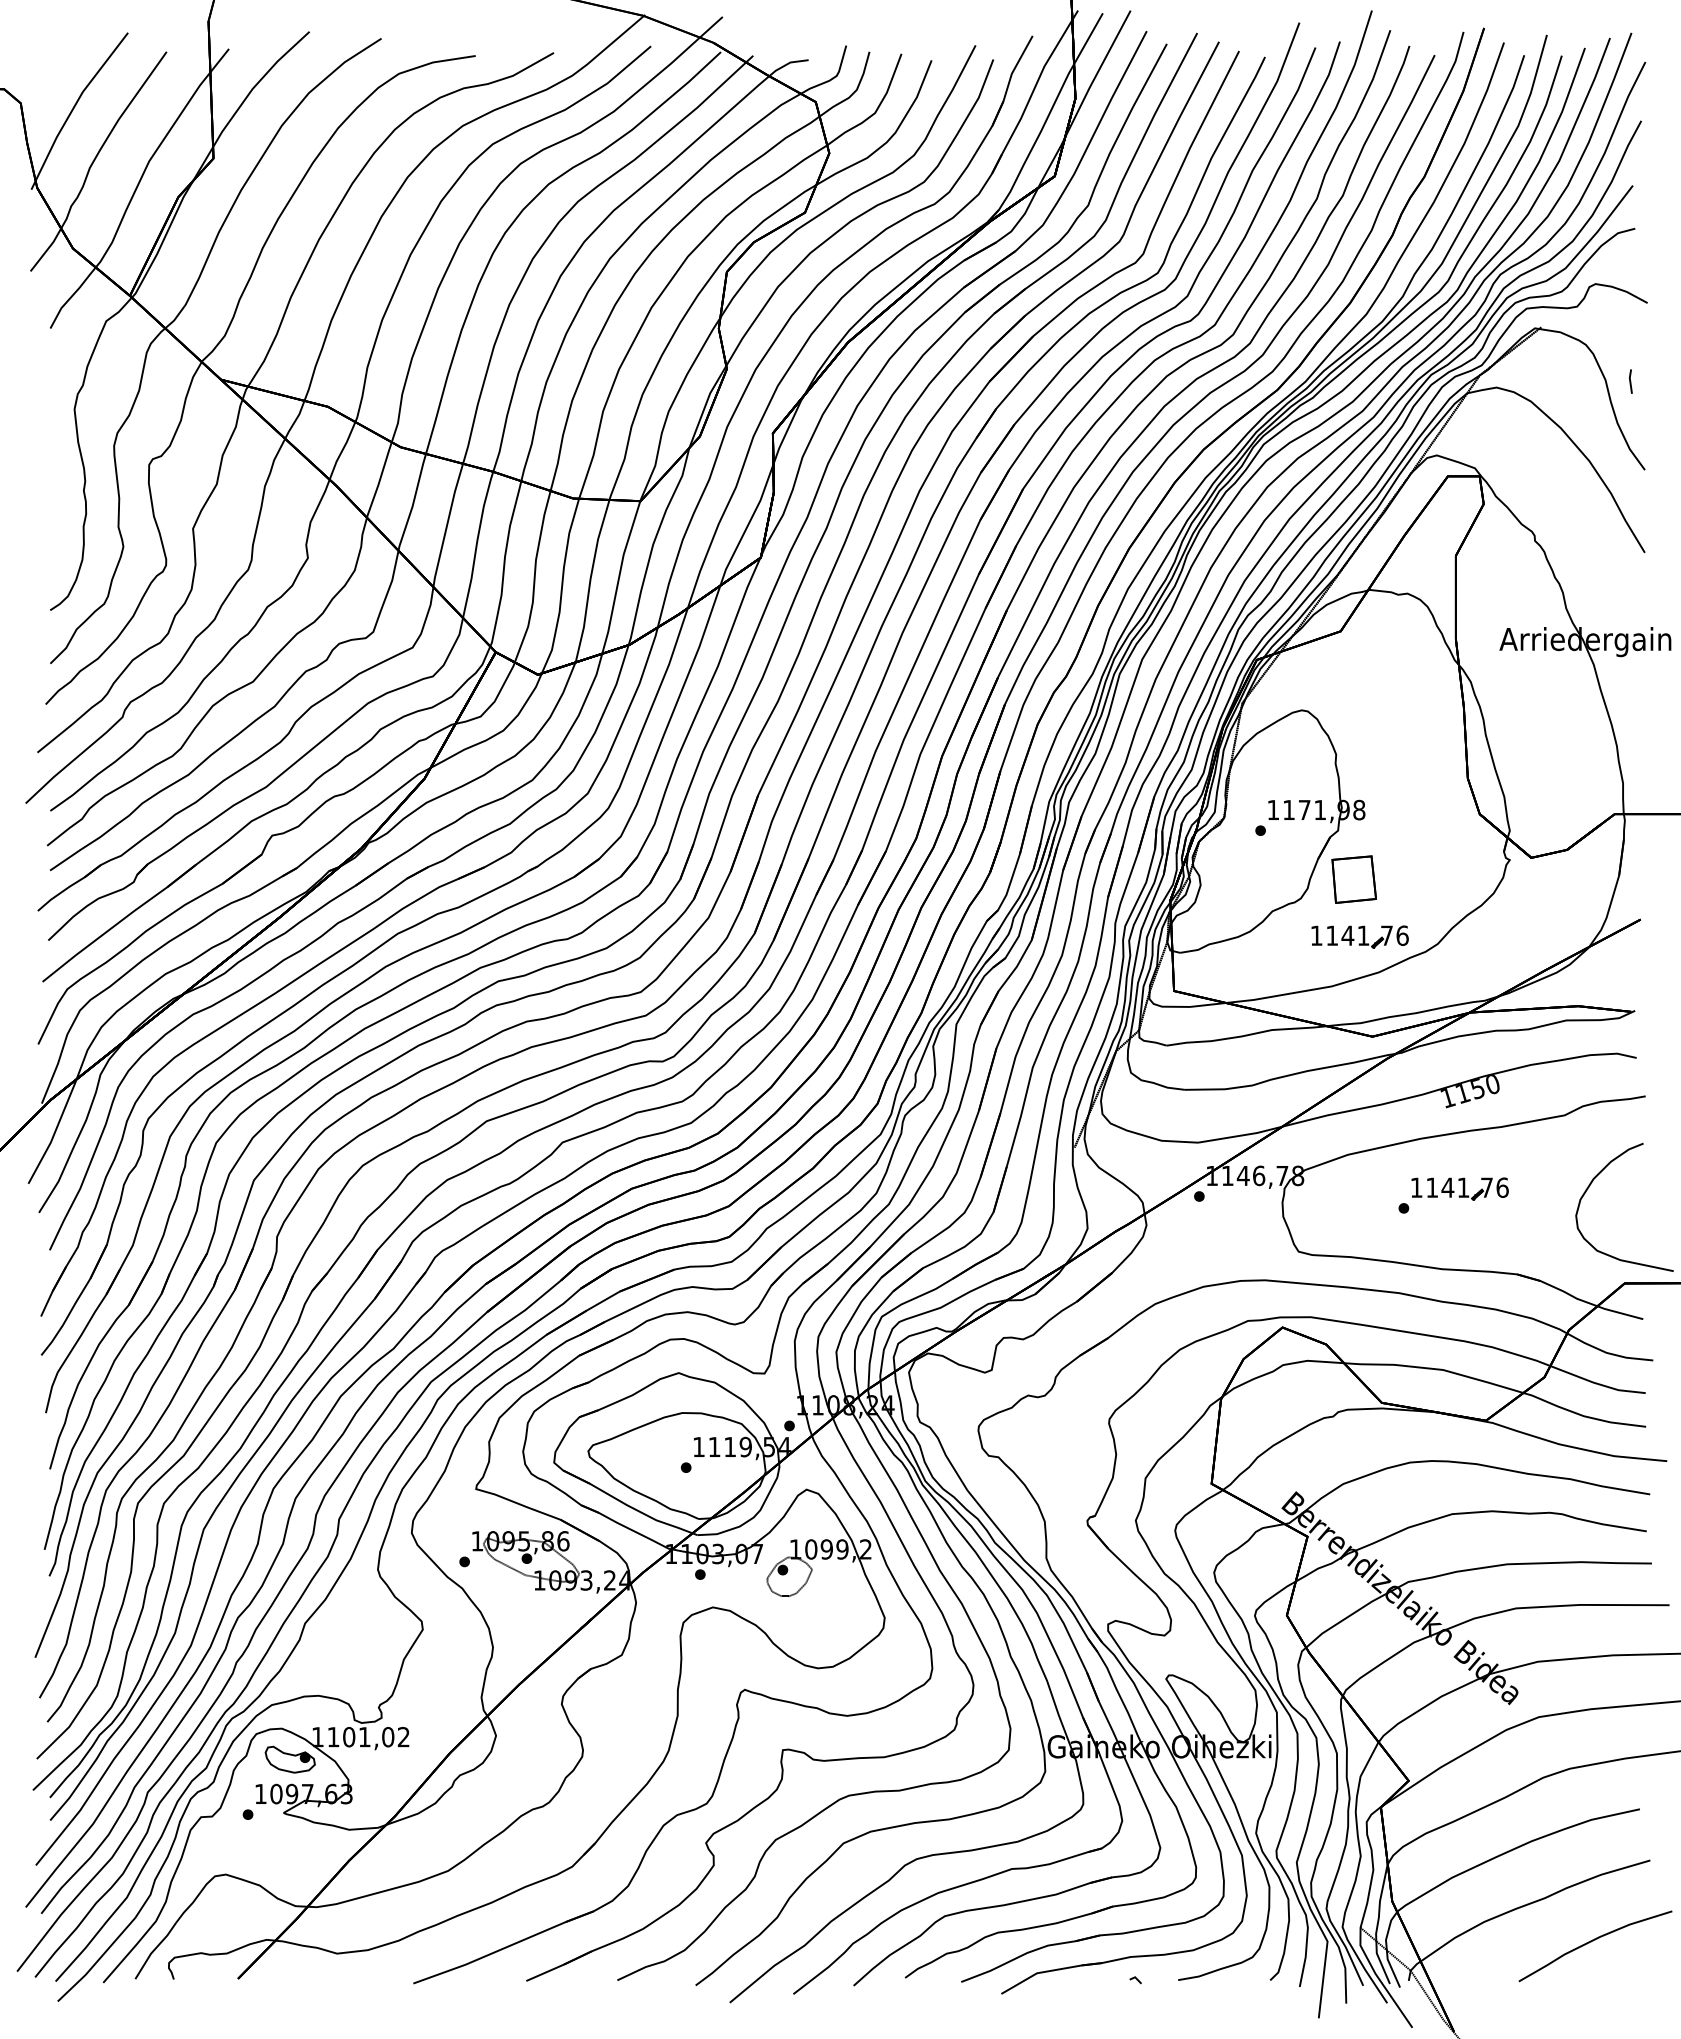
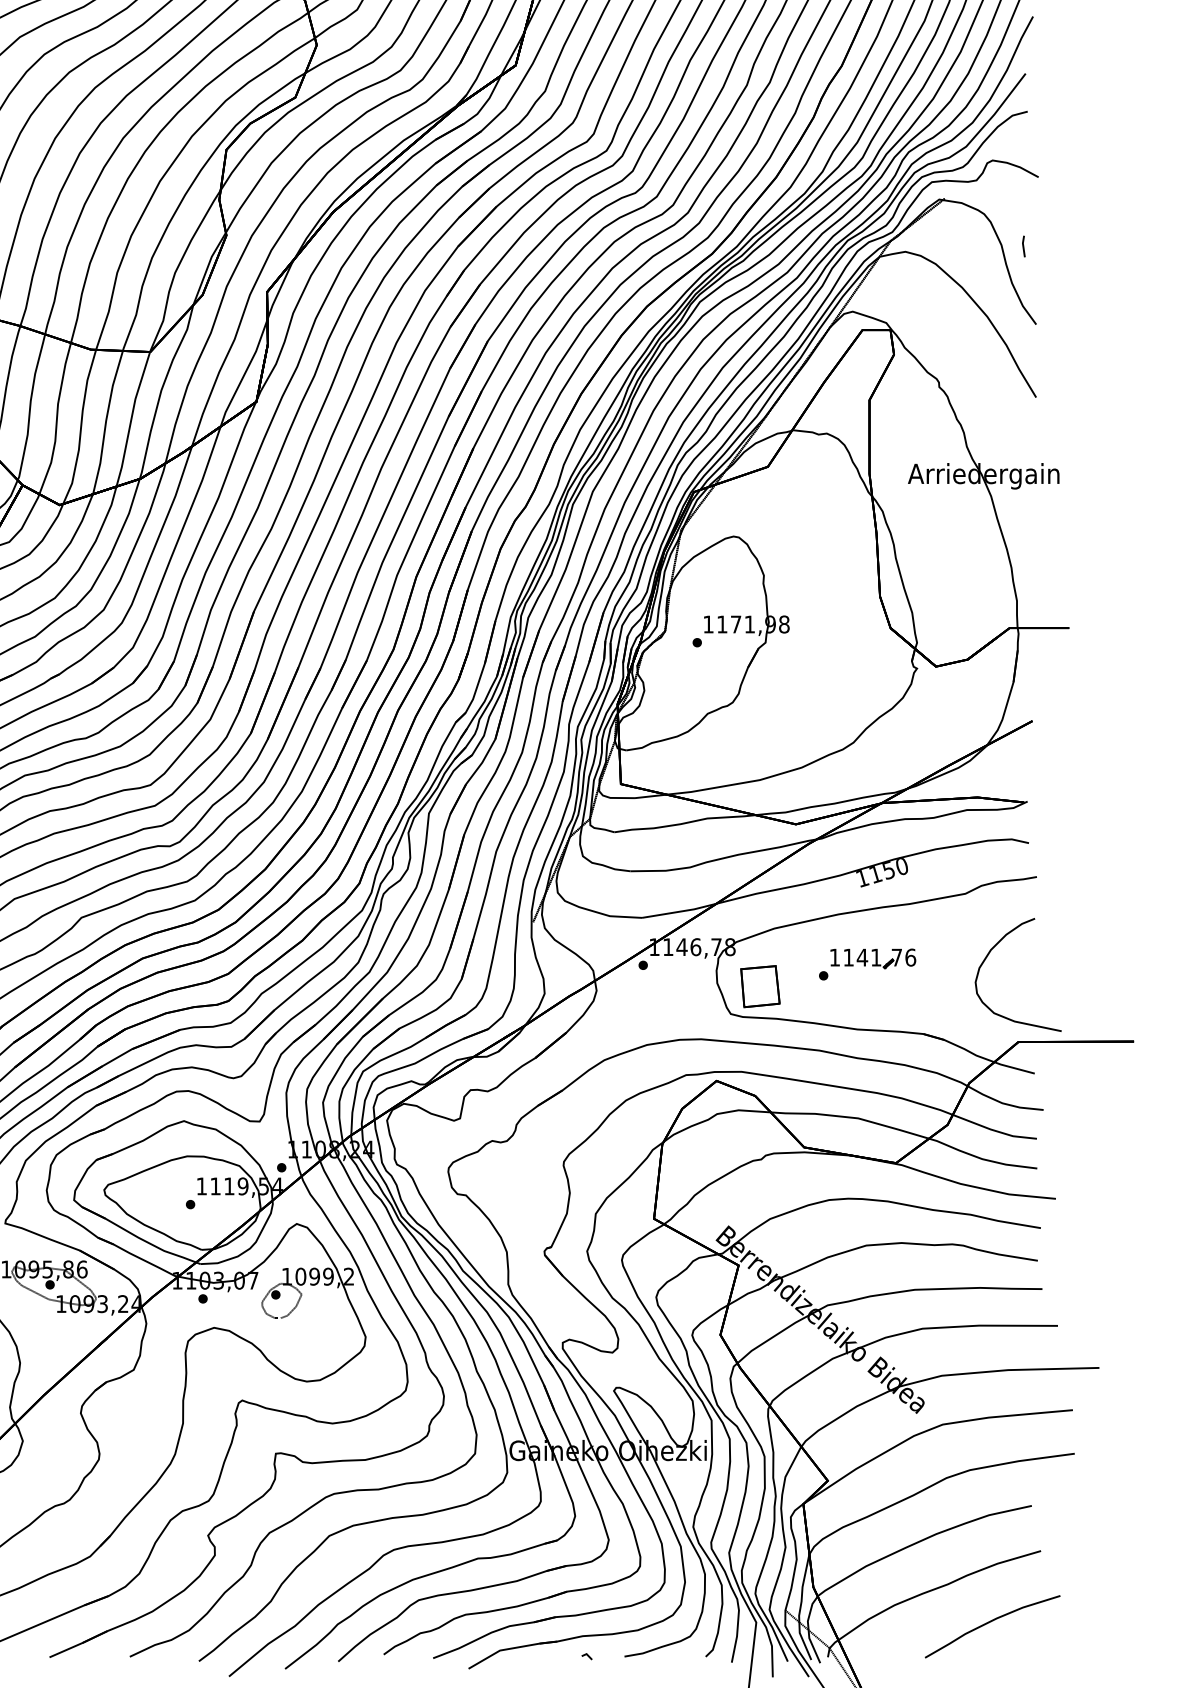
part: (1353, 879) -> (759, 986), moved
part: (1359, 936) -> (784, 736), removed

